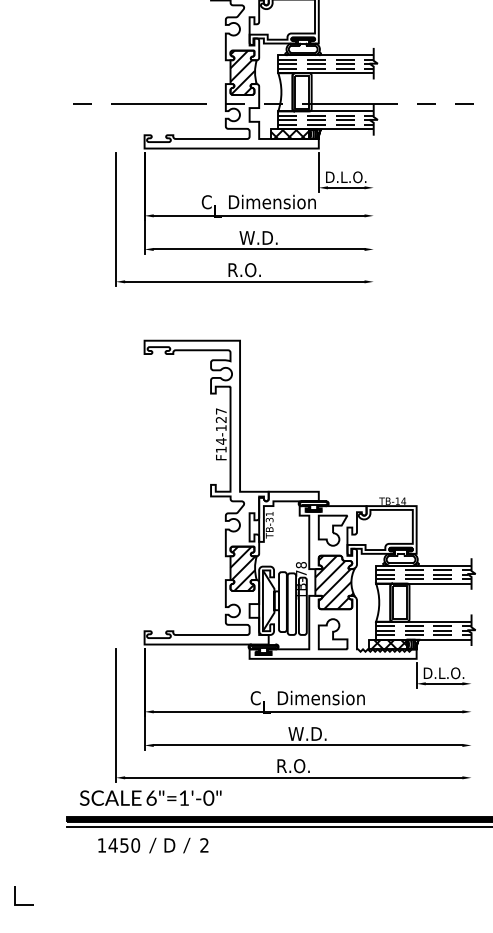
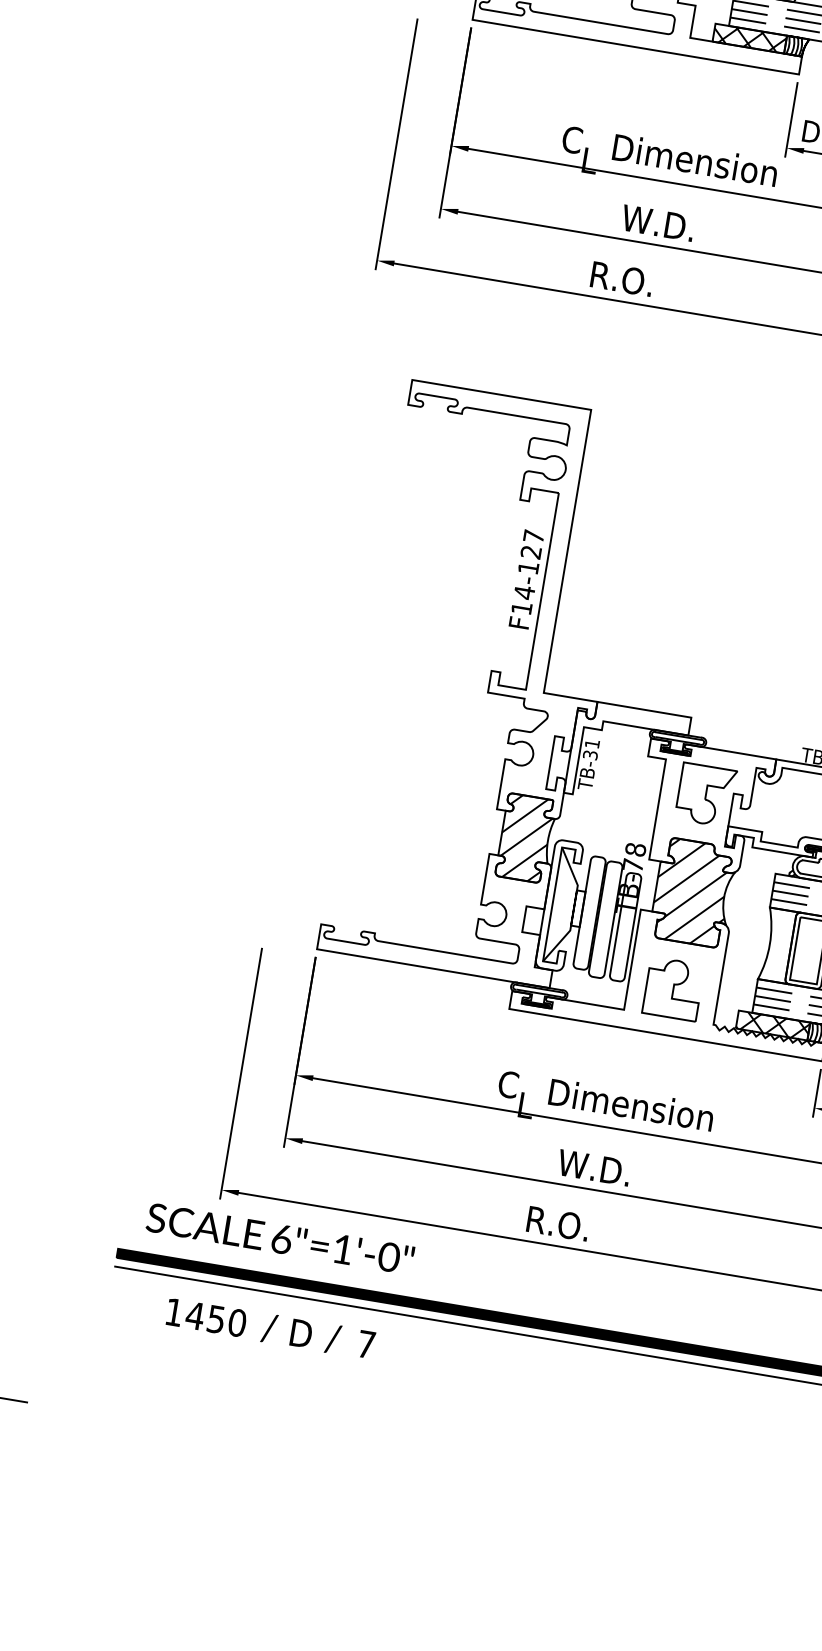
text: (204, 845) -> (366, 1344), 2 -> 7

